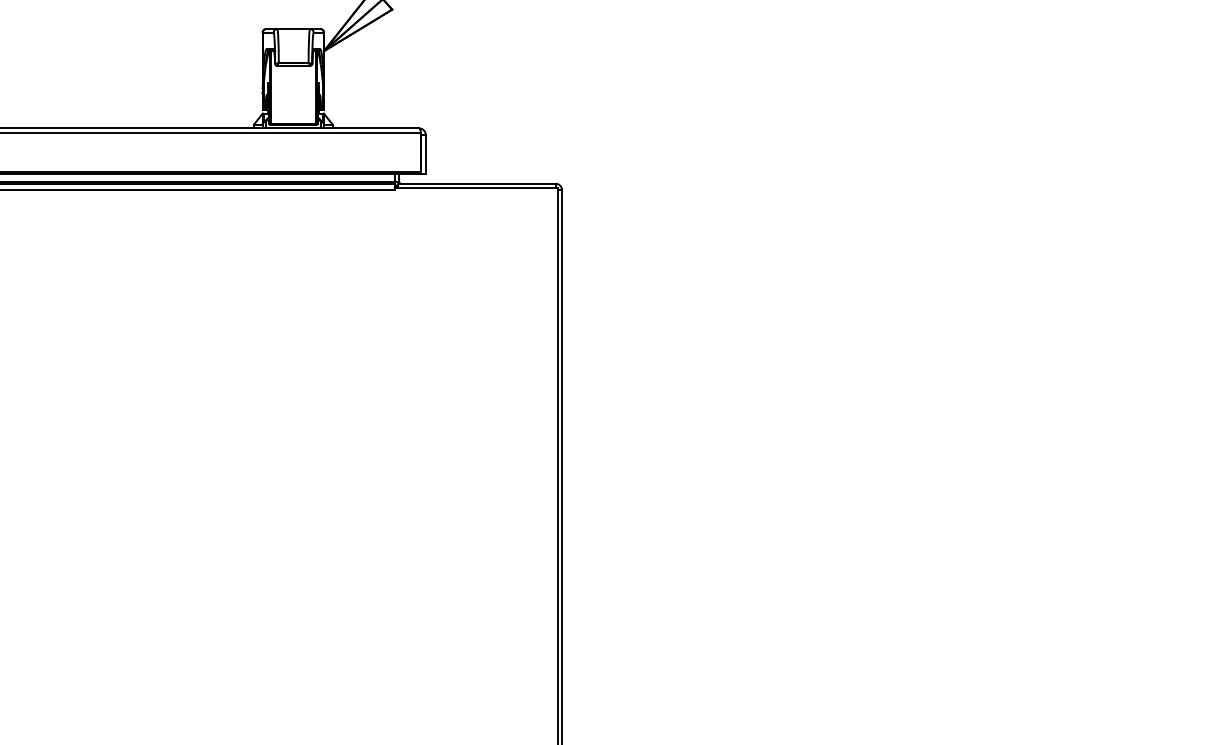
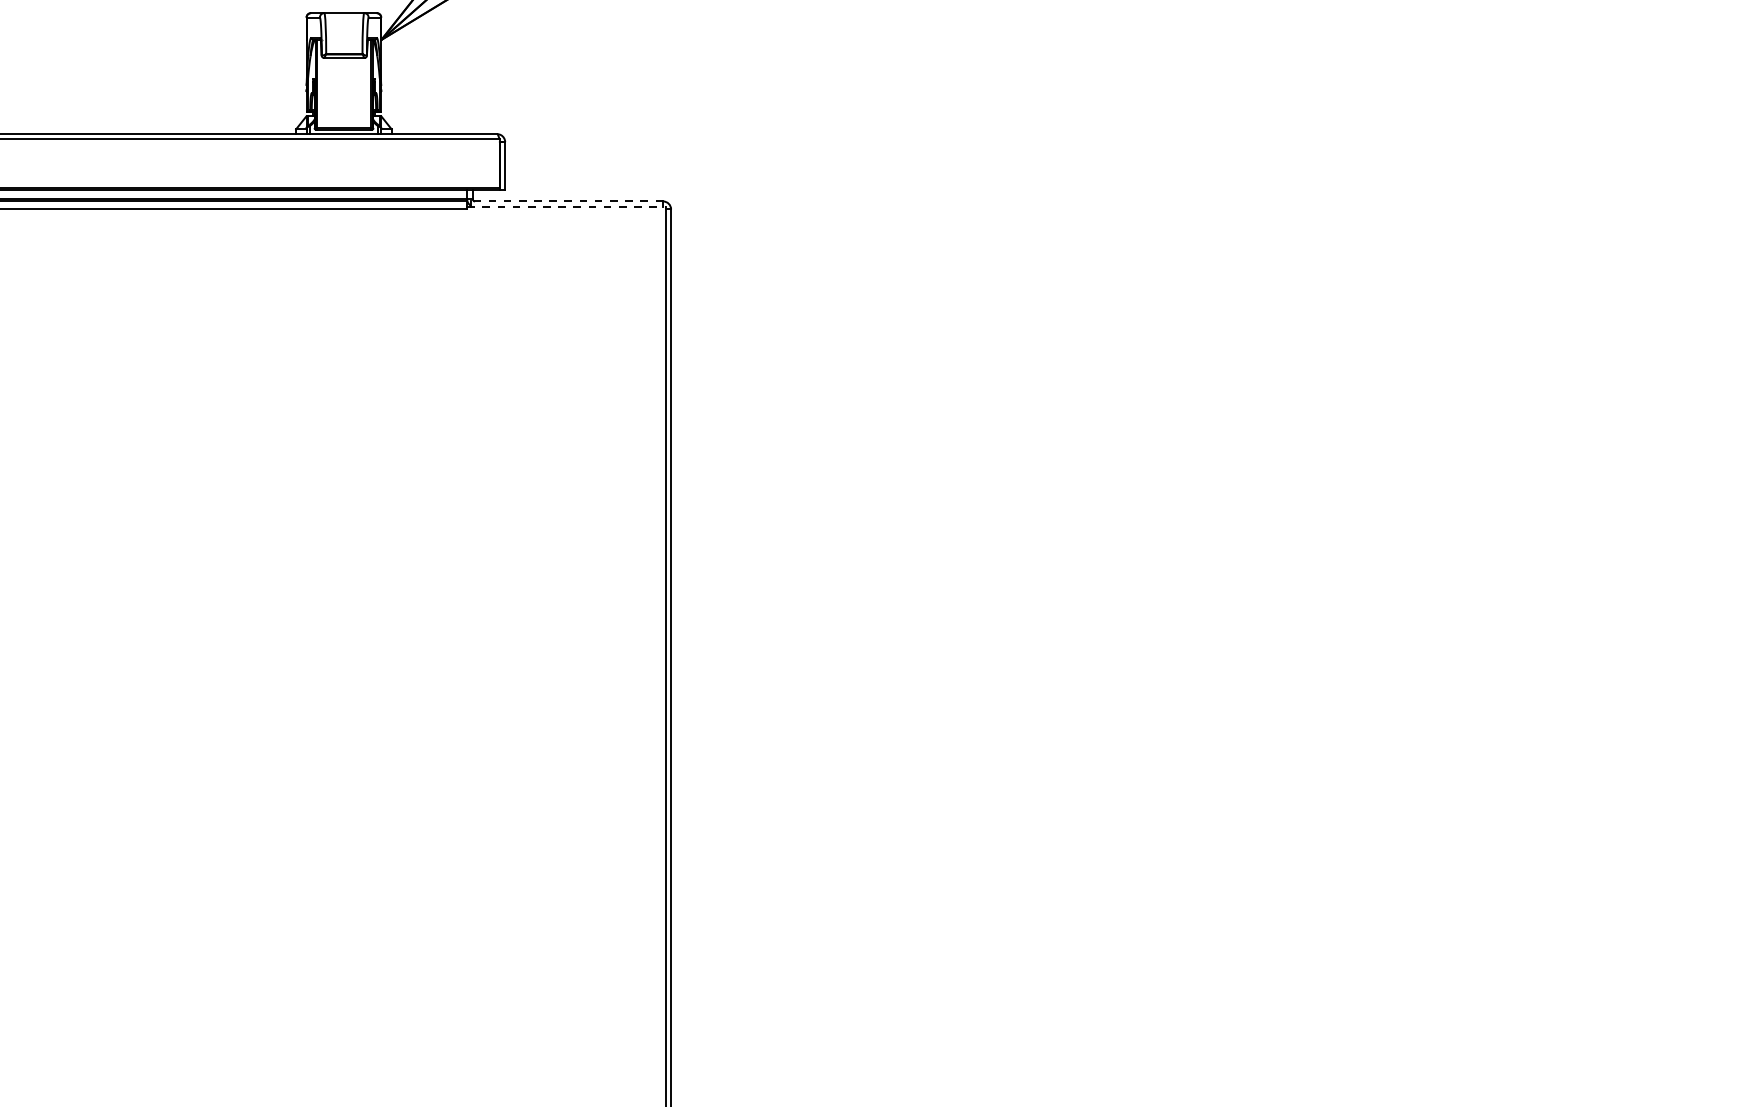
line: (476, 183) -> (566, 201), solid -> dashed
line: (476, 188) -> (566, 207), solid -> dashed

